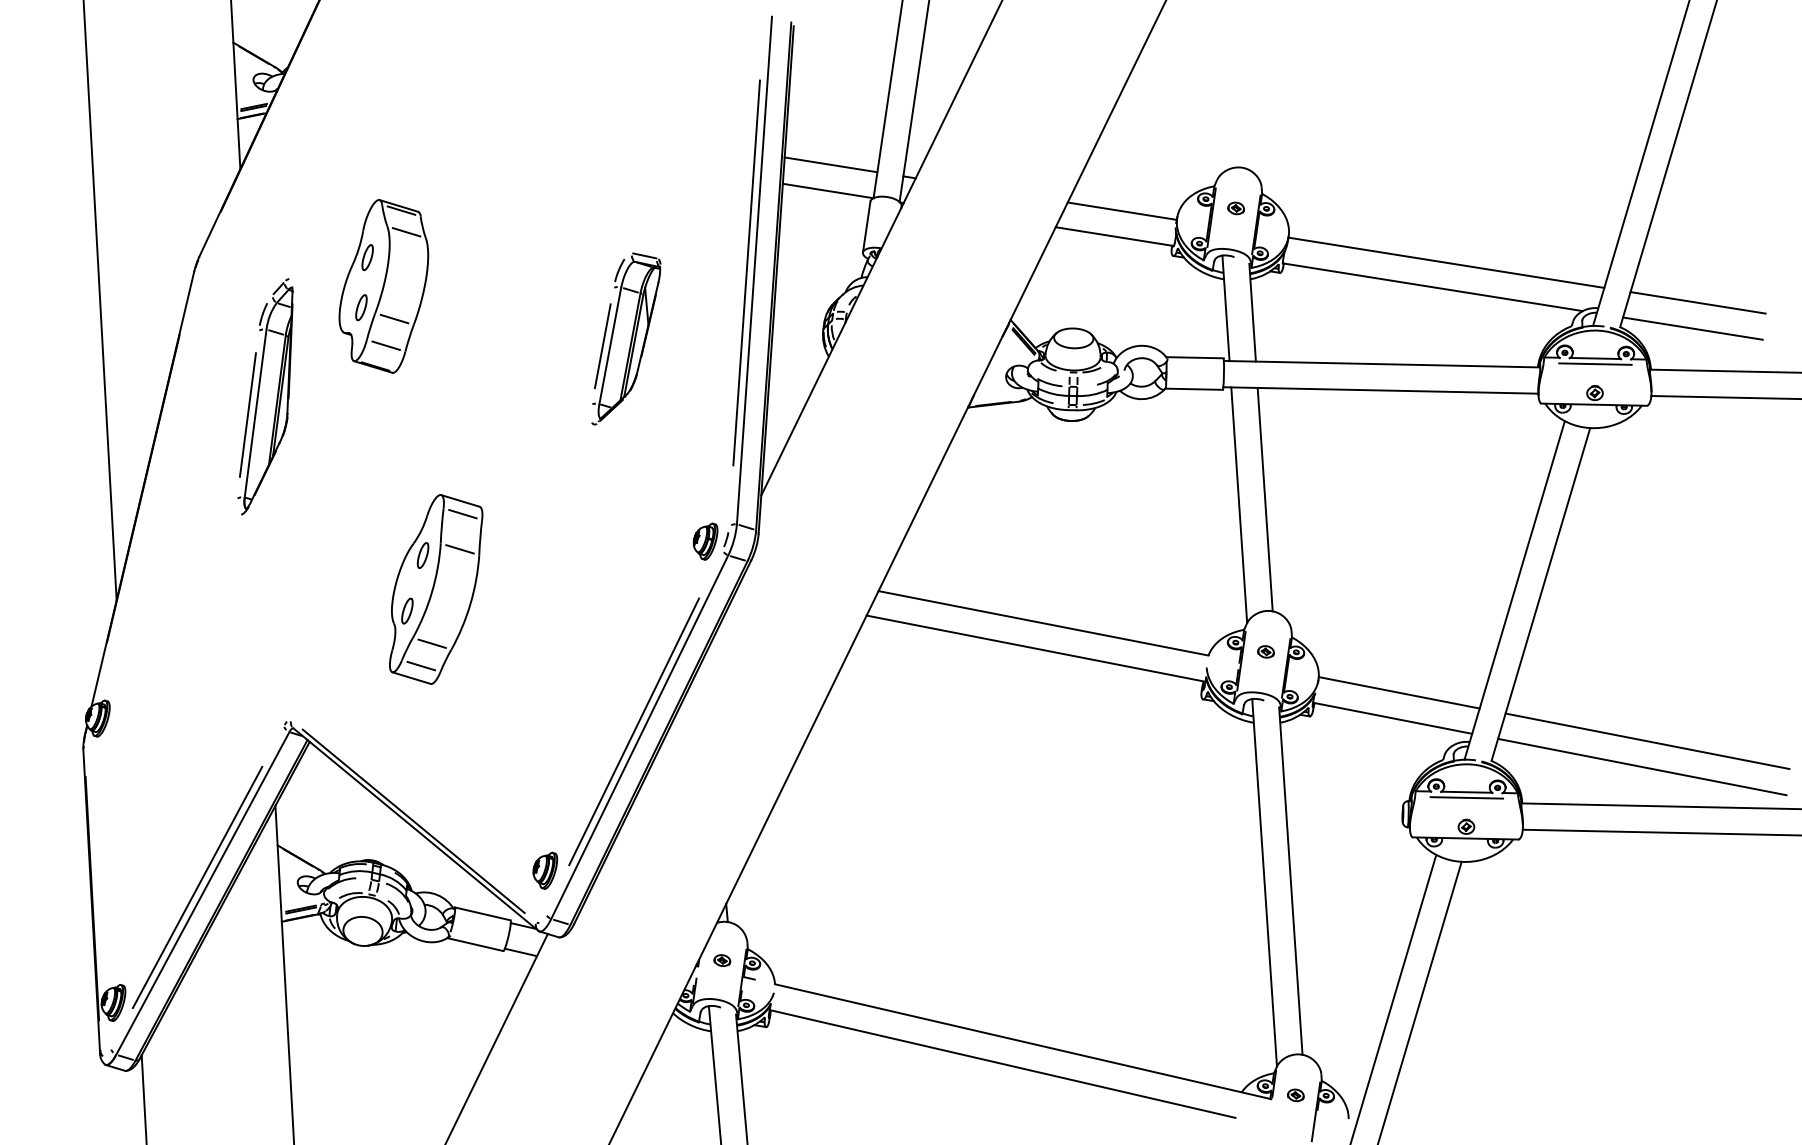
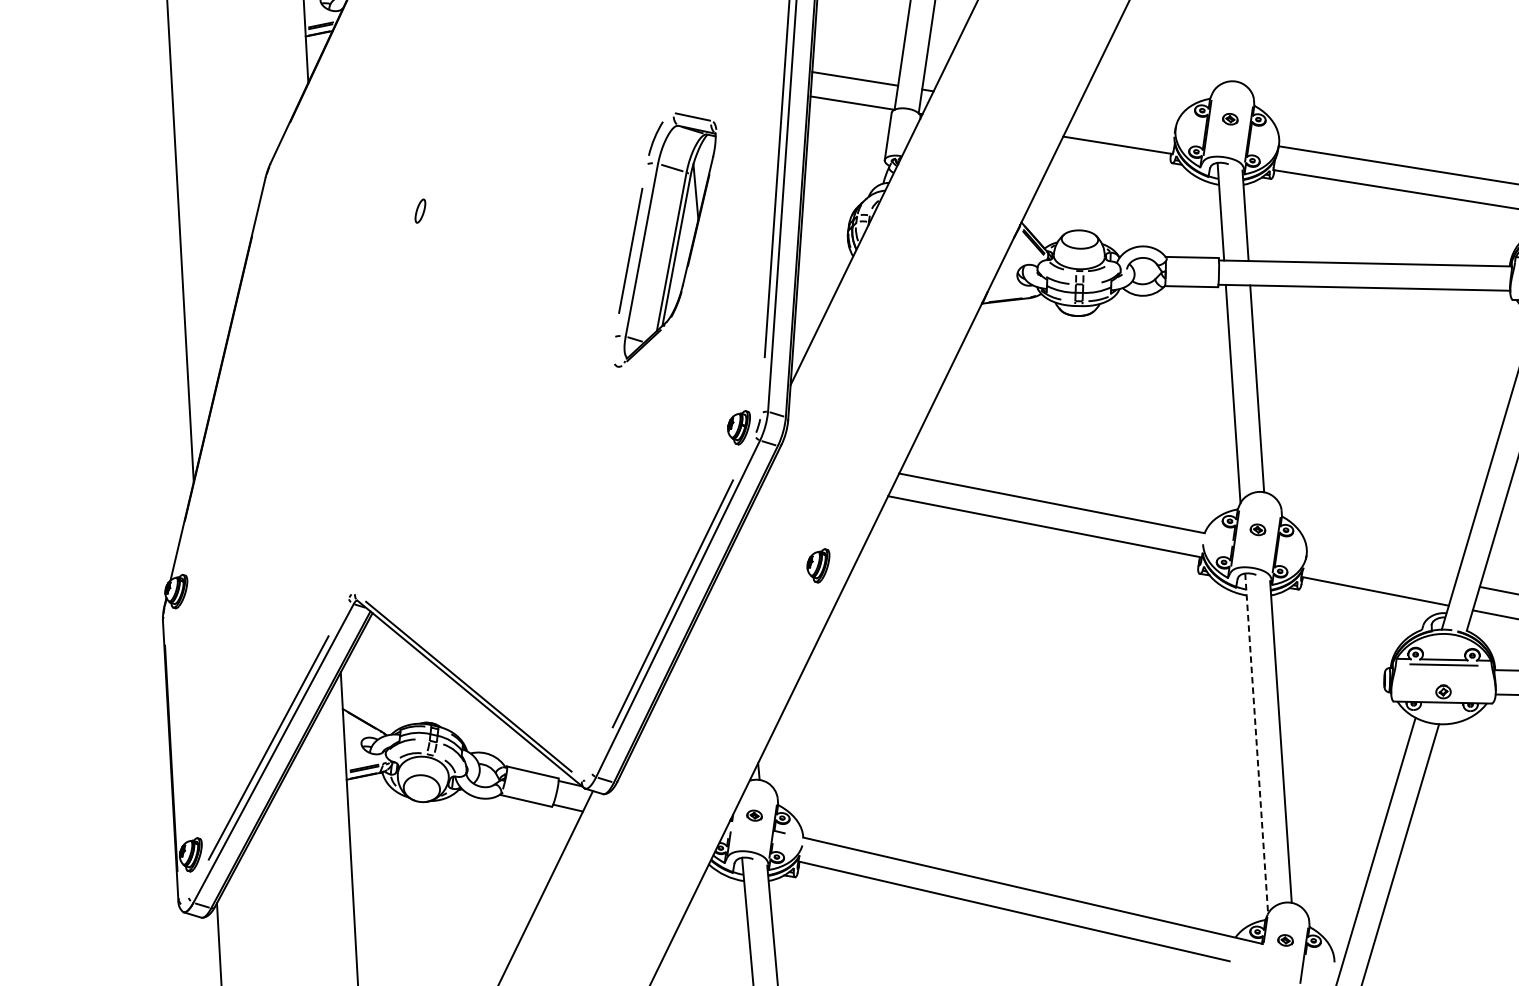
line: (1121, 210) -> (1124, 121), removed
part: (383, 286) -> (440, 191), removed
part: (626, 338) -> (665, 239), size x1.6
part: (265, 396) -> (331, 293), removed
part: (436, 589) -> (489, 472), removed
line: (1398, 692) -> (1380, 567), removed
part: (545, 870) -> (818, 565), moved
line: (1264, 883) -> (1256, 744), solid -> dashed

